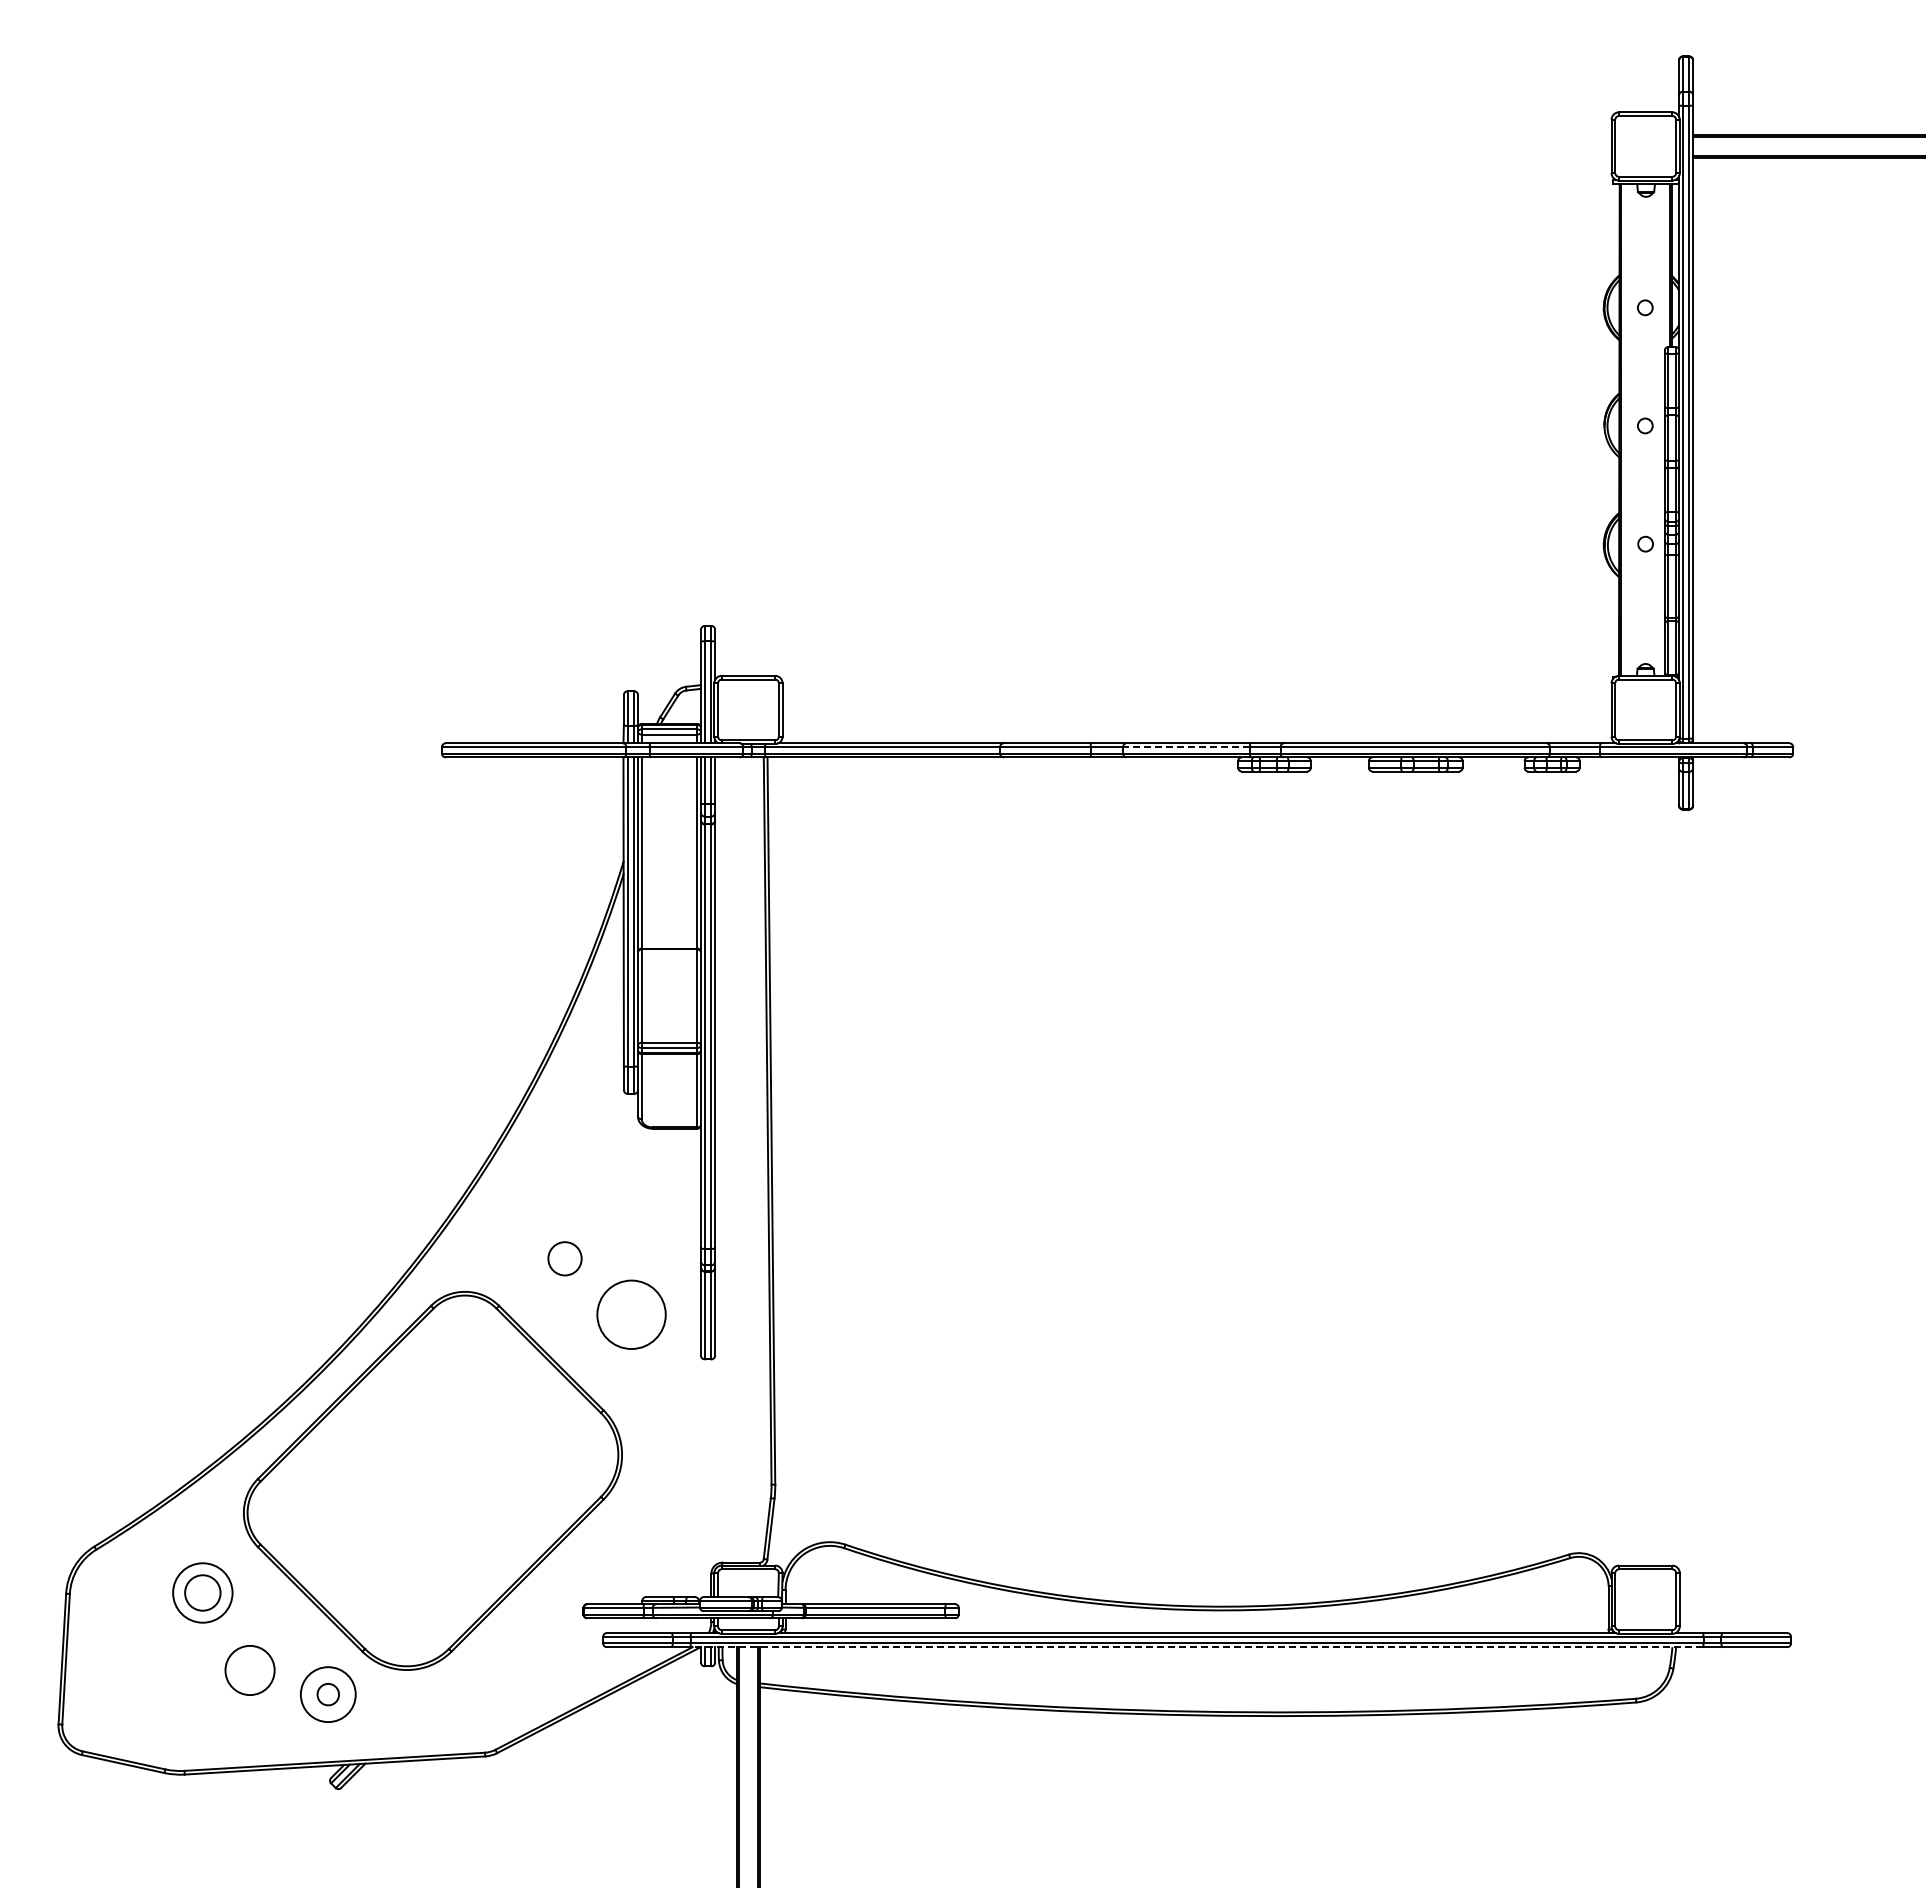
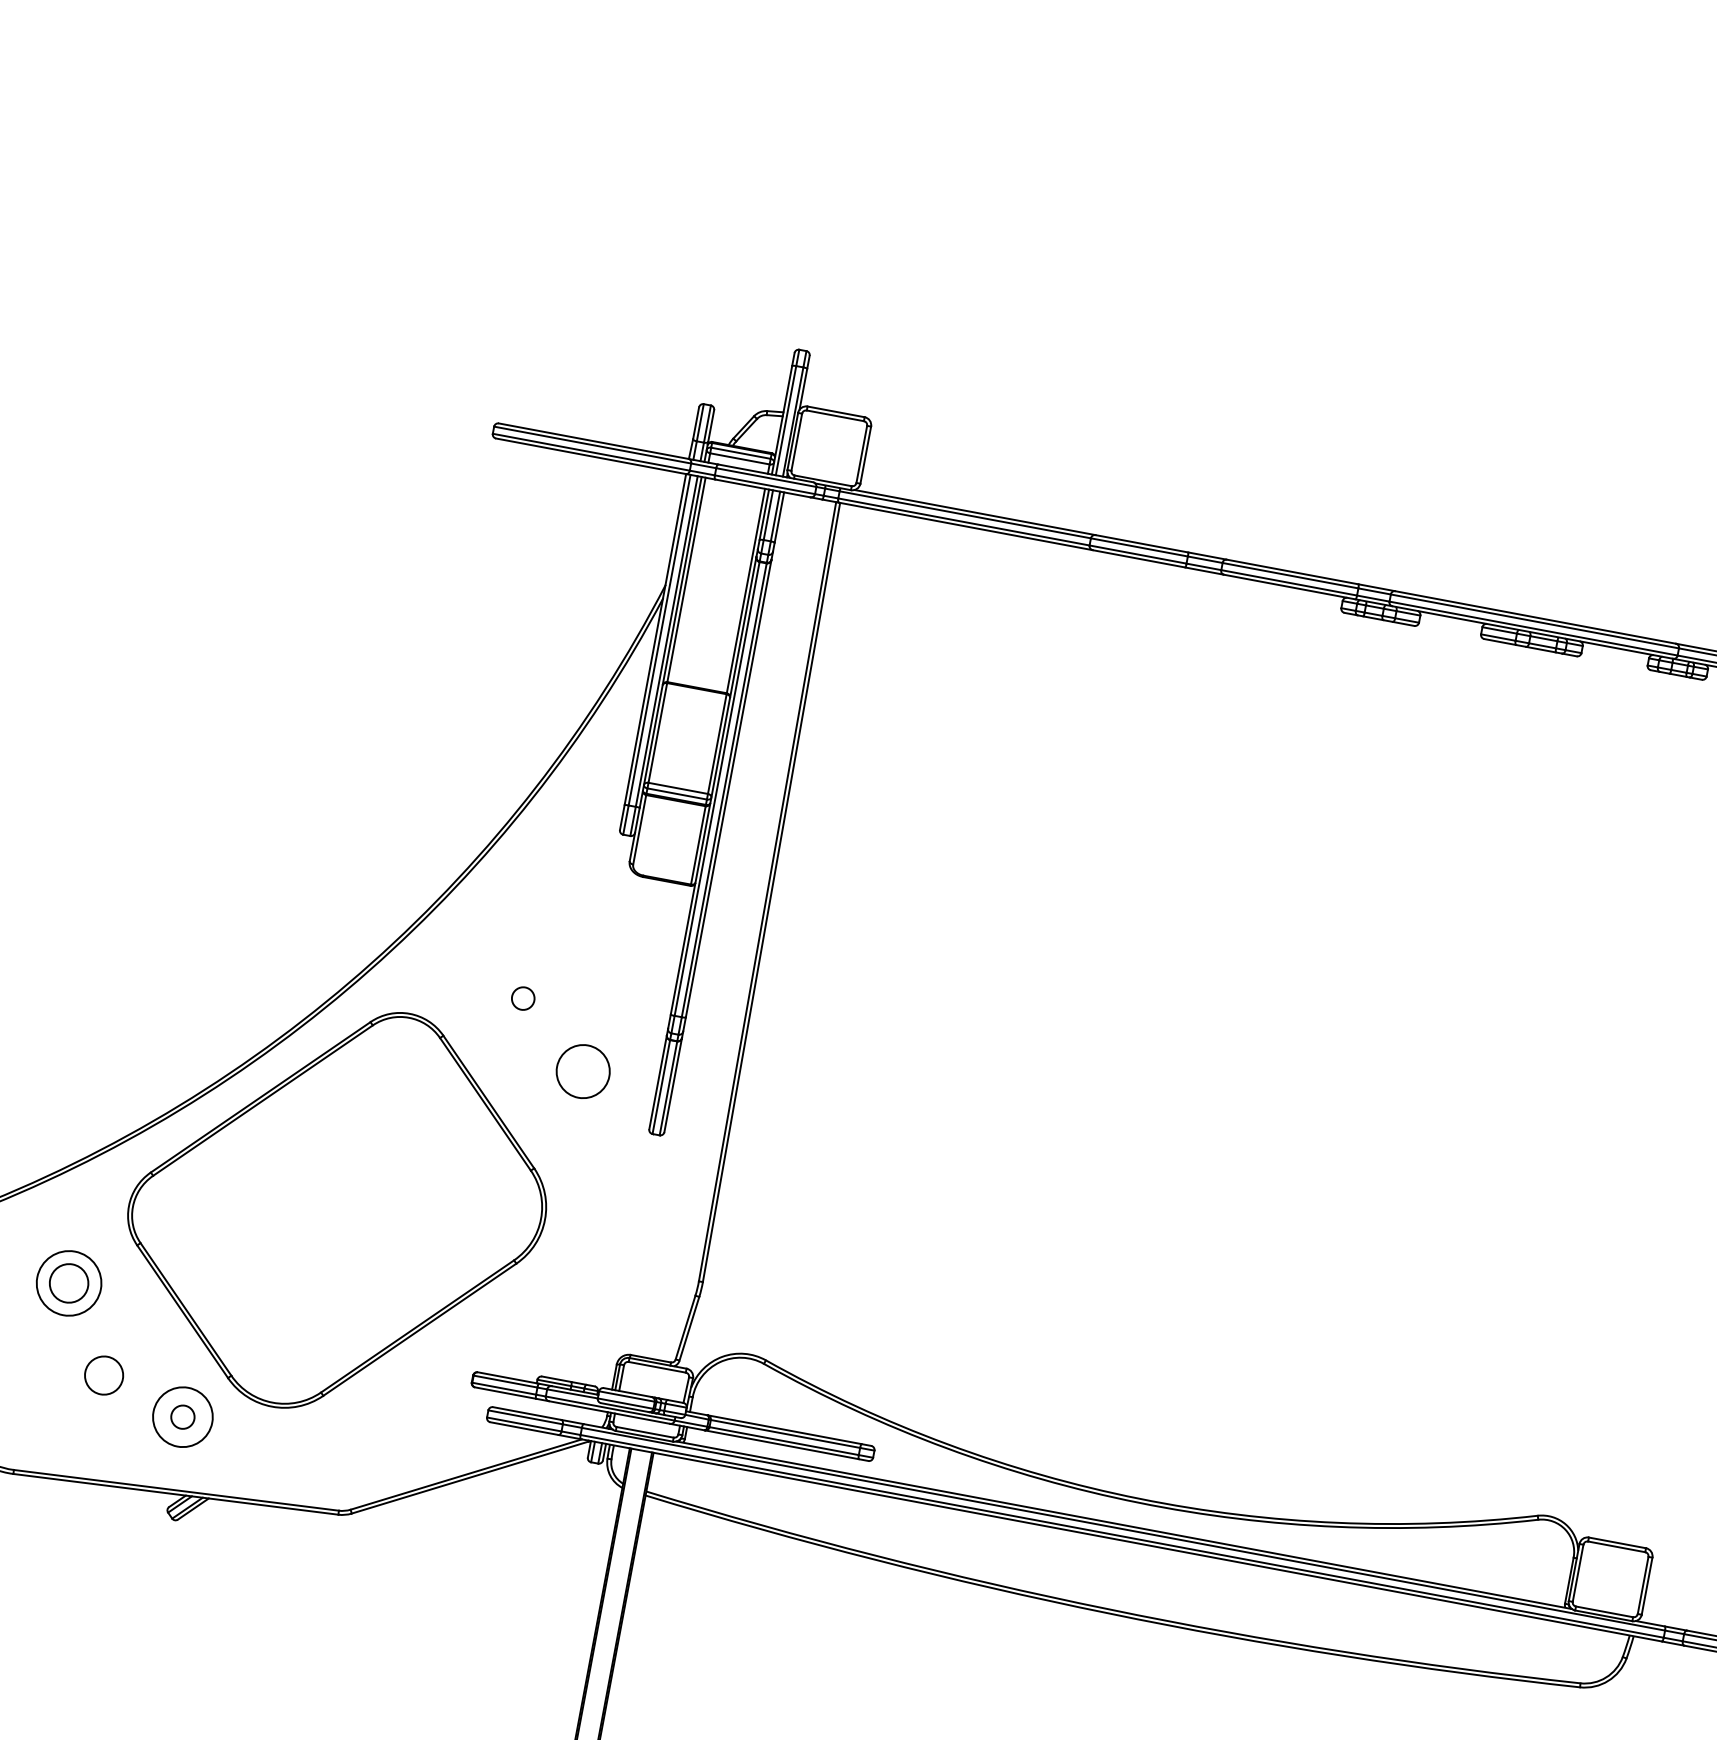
line: (1186, 747) -> (1290, 576), dashed -> solid
circle: (564, 1258) -> (522, 998), size x0.62
circle: (631, 1314) -> (583, 1071), size x0.71
line: (1197, 1647) -> (1121, 1540), dashed -> solid
circle: (249, 1669) -> (103, 1374), size x0.71

